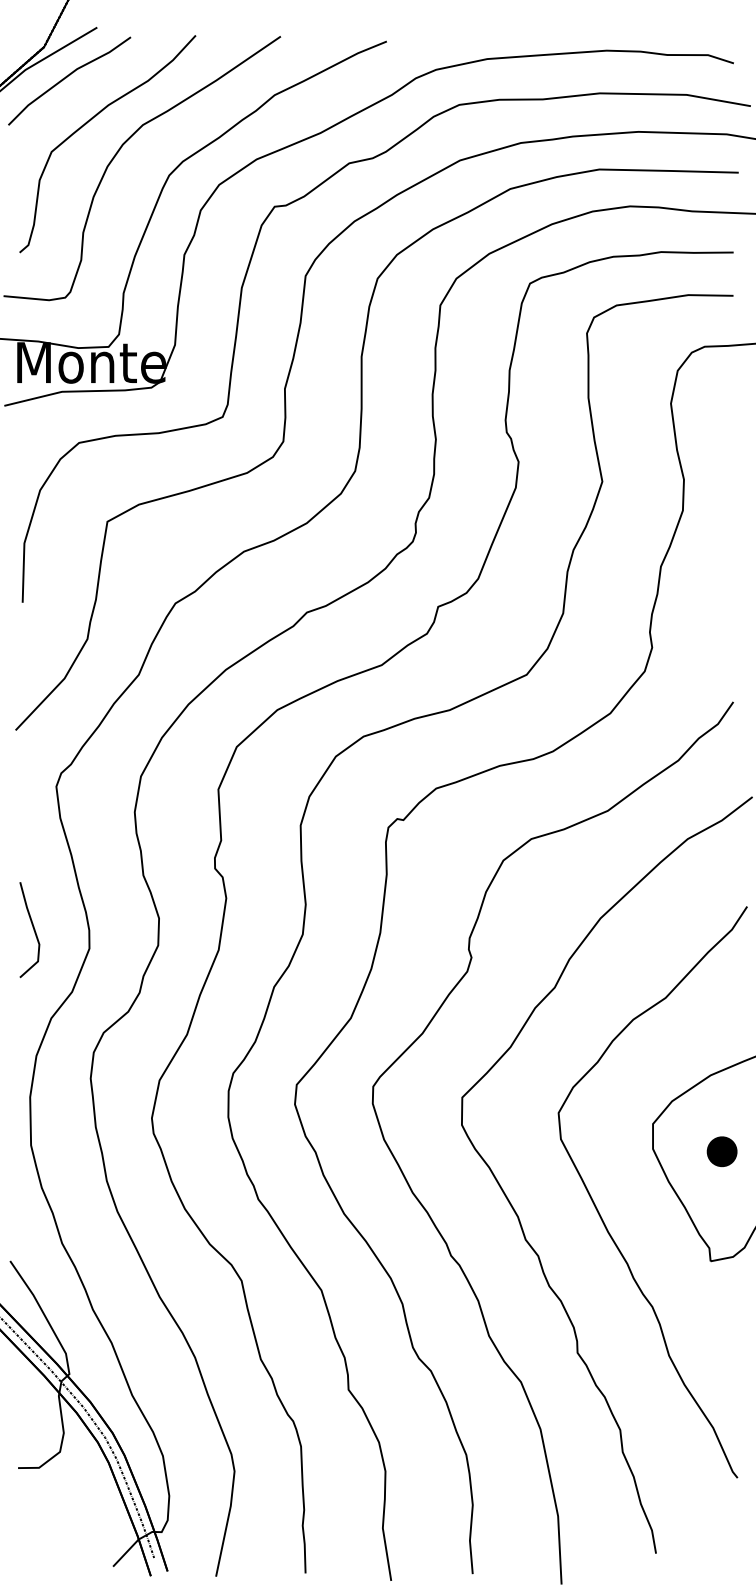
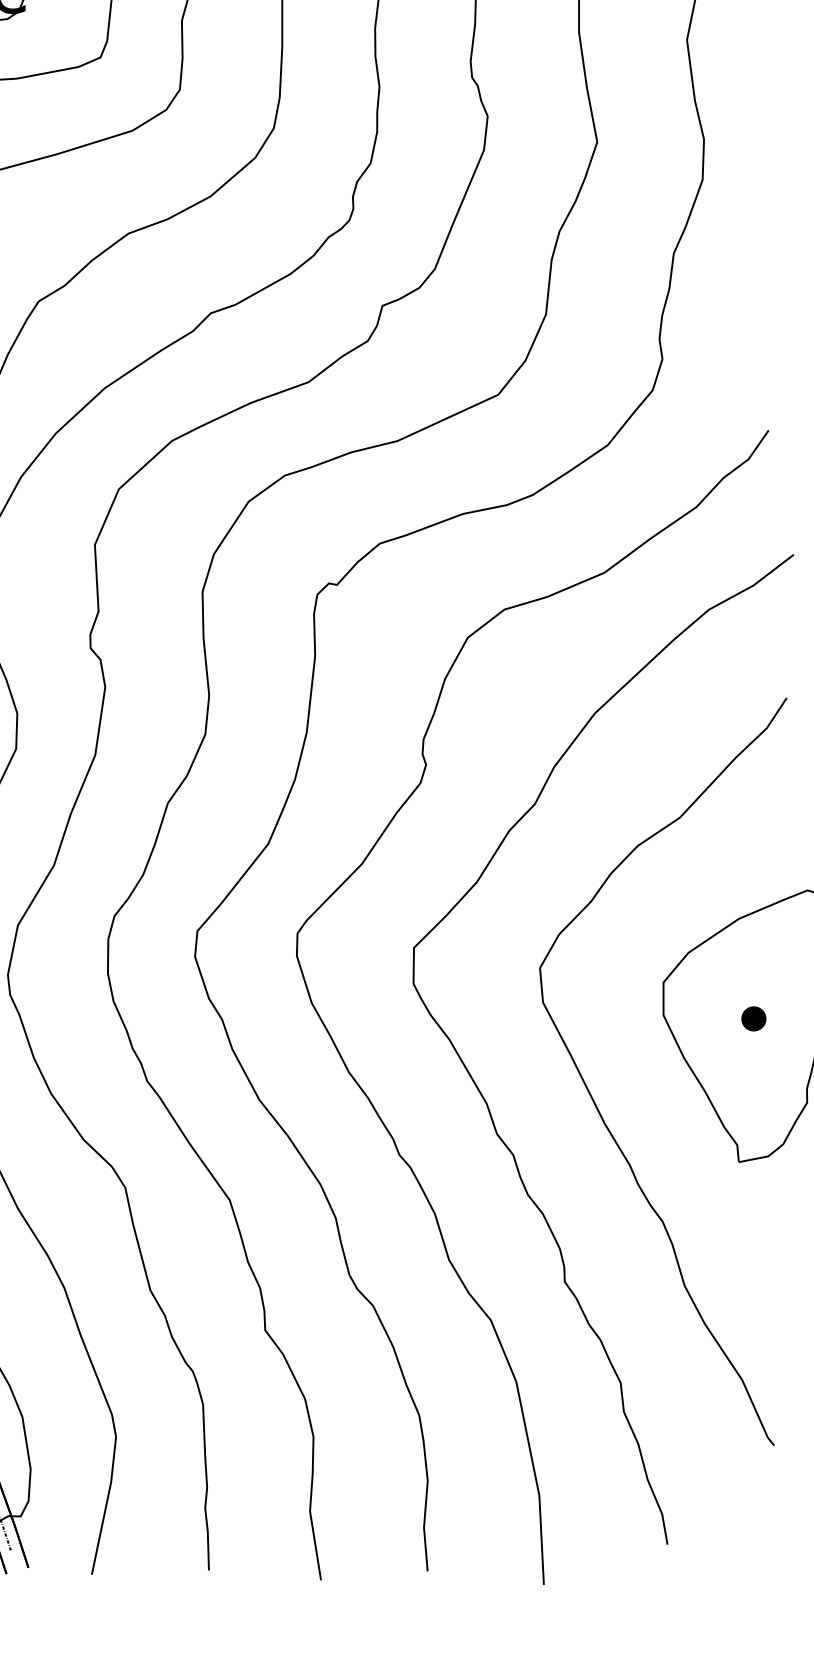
part: (721, 1151) -> (753, 1018), size x0.62

